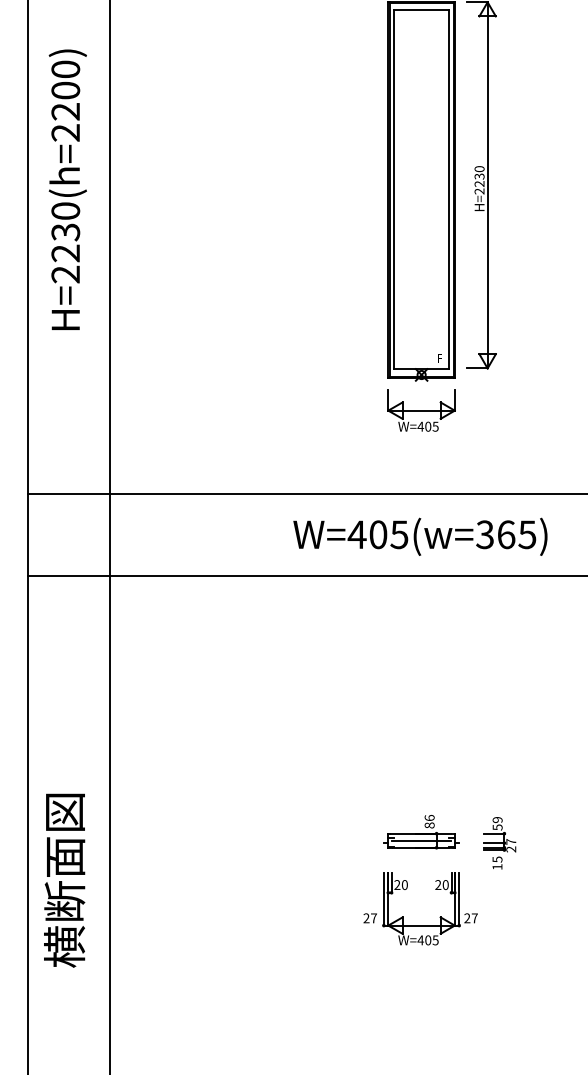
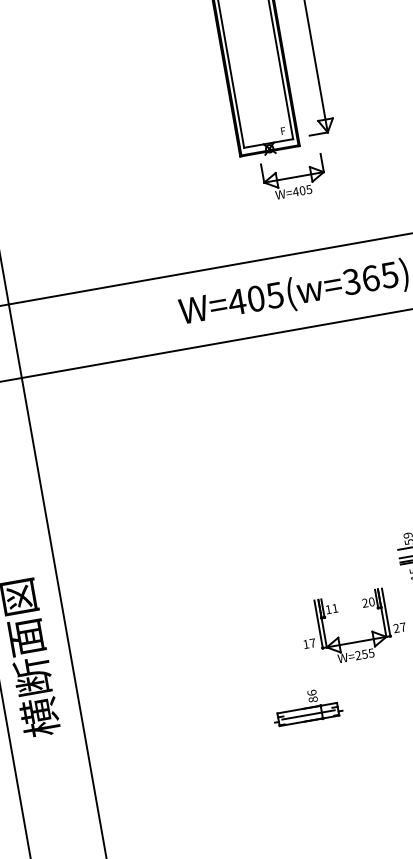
part: (421, 410) -> (293, 177), moved
part: (421, 832) -> (307, 707), moved
text: (400, 885) -> (331, 609), 20 -> 11
text: (366, 918) -> (306, 644), 27 -> 17
text: (424, 940) -> (361, 655), W=405 -> W=255

